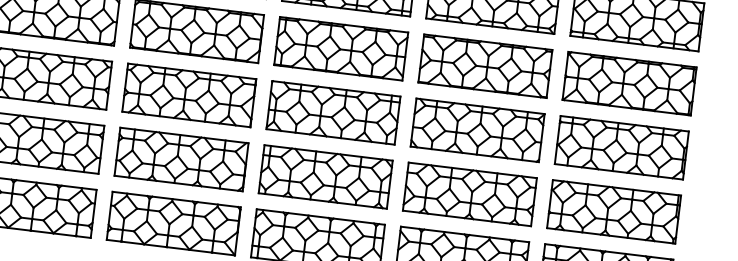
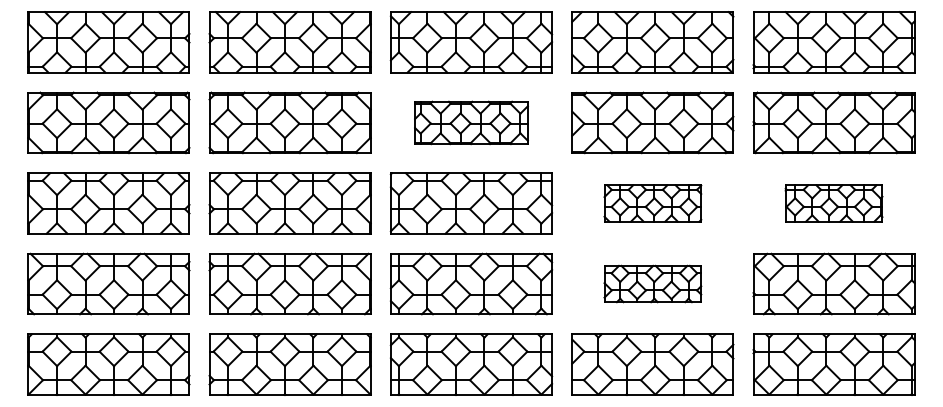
part: (341, 48) -> (471, 122), size x0.7
part: (477, 130) -> (652, 203), size x0.6
part: (621, 147) -> (833, 203), size x0.6
part: (469, 193) -> (652, 283), size x0.6

